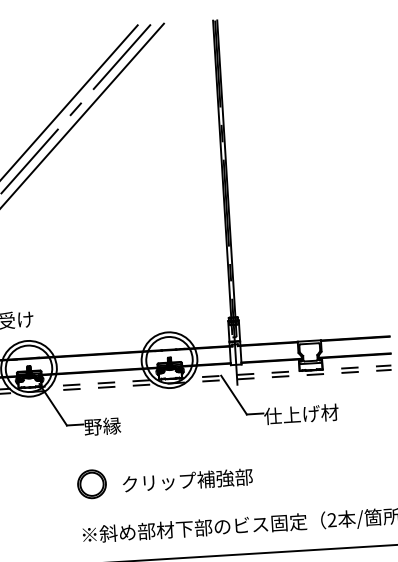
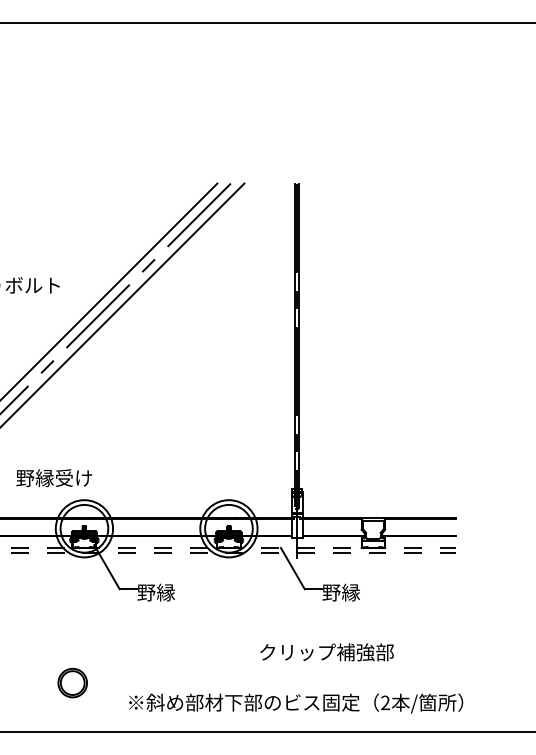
text: (301, 414) -> (360, 592), 仕上げ材 -> 野縁
text: (187, 480) -> (326, 652), moved
part: (91, 483) -> (72, 682), moved

